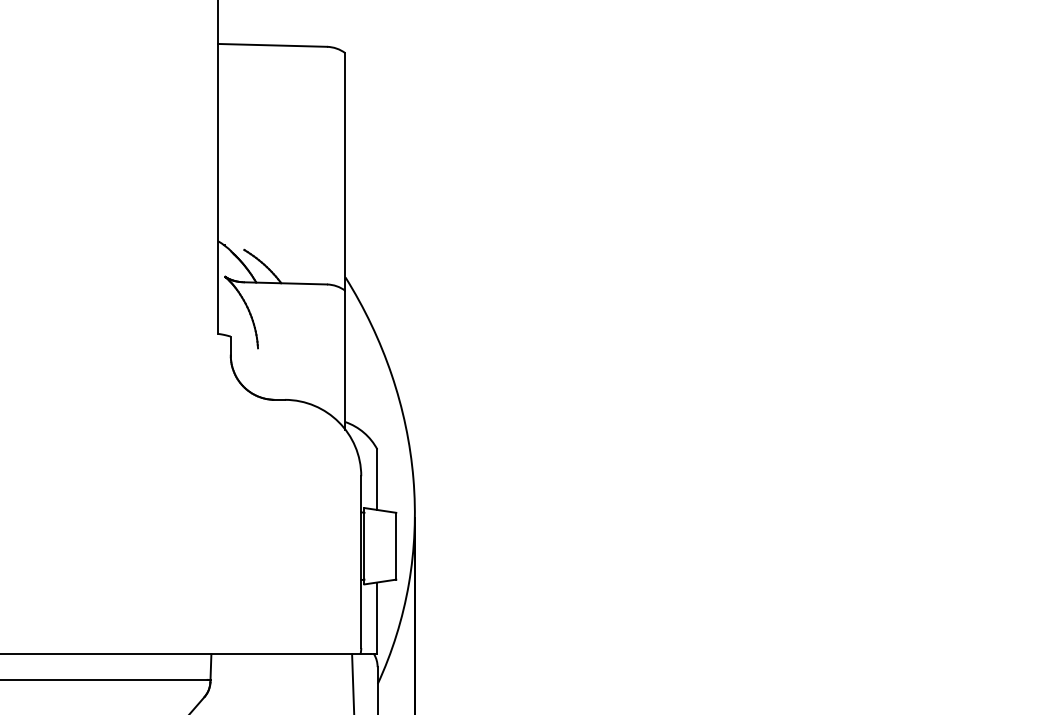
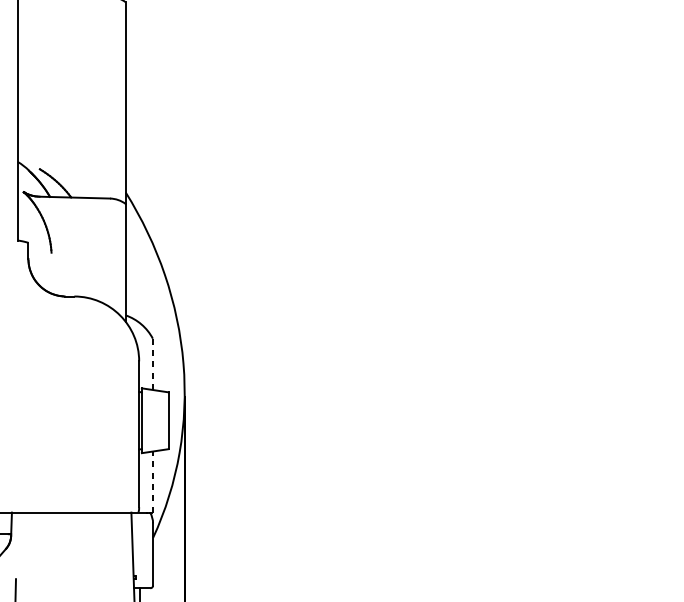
line: (377, 479) -> (152, 364), solid -> dashed
line: (377, 618) -> (152, 482), solid -> dashed

